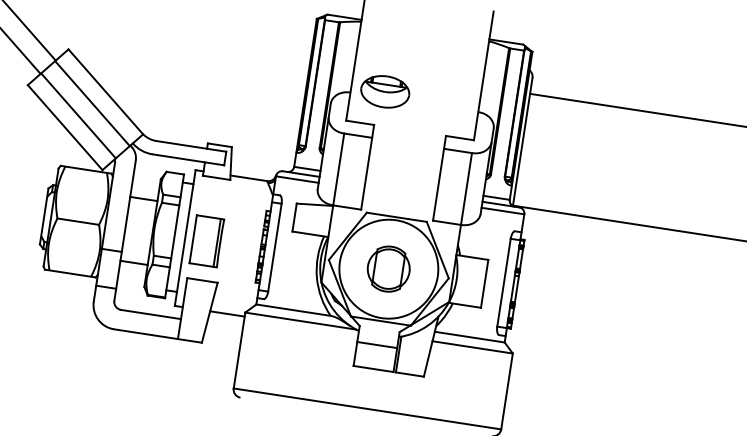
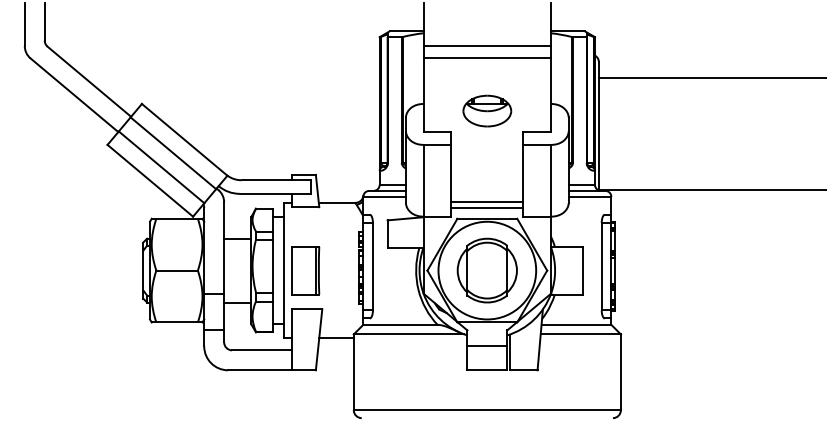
line: (423, 44) -> (487, 46), added
line: (421, 56) -> (487, 58), added
part: (385, 91) -> (487, 110), moved
line: (399, 200) -> (487, 201), added
line: (398, 206) -> (487, 207), added
part: (388, 268) -> (486, 270), size x1.43

